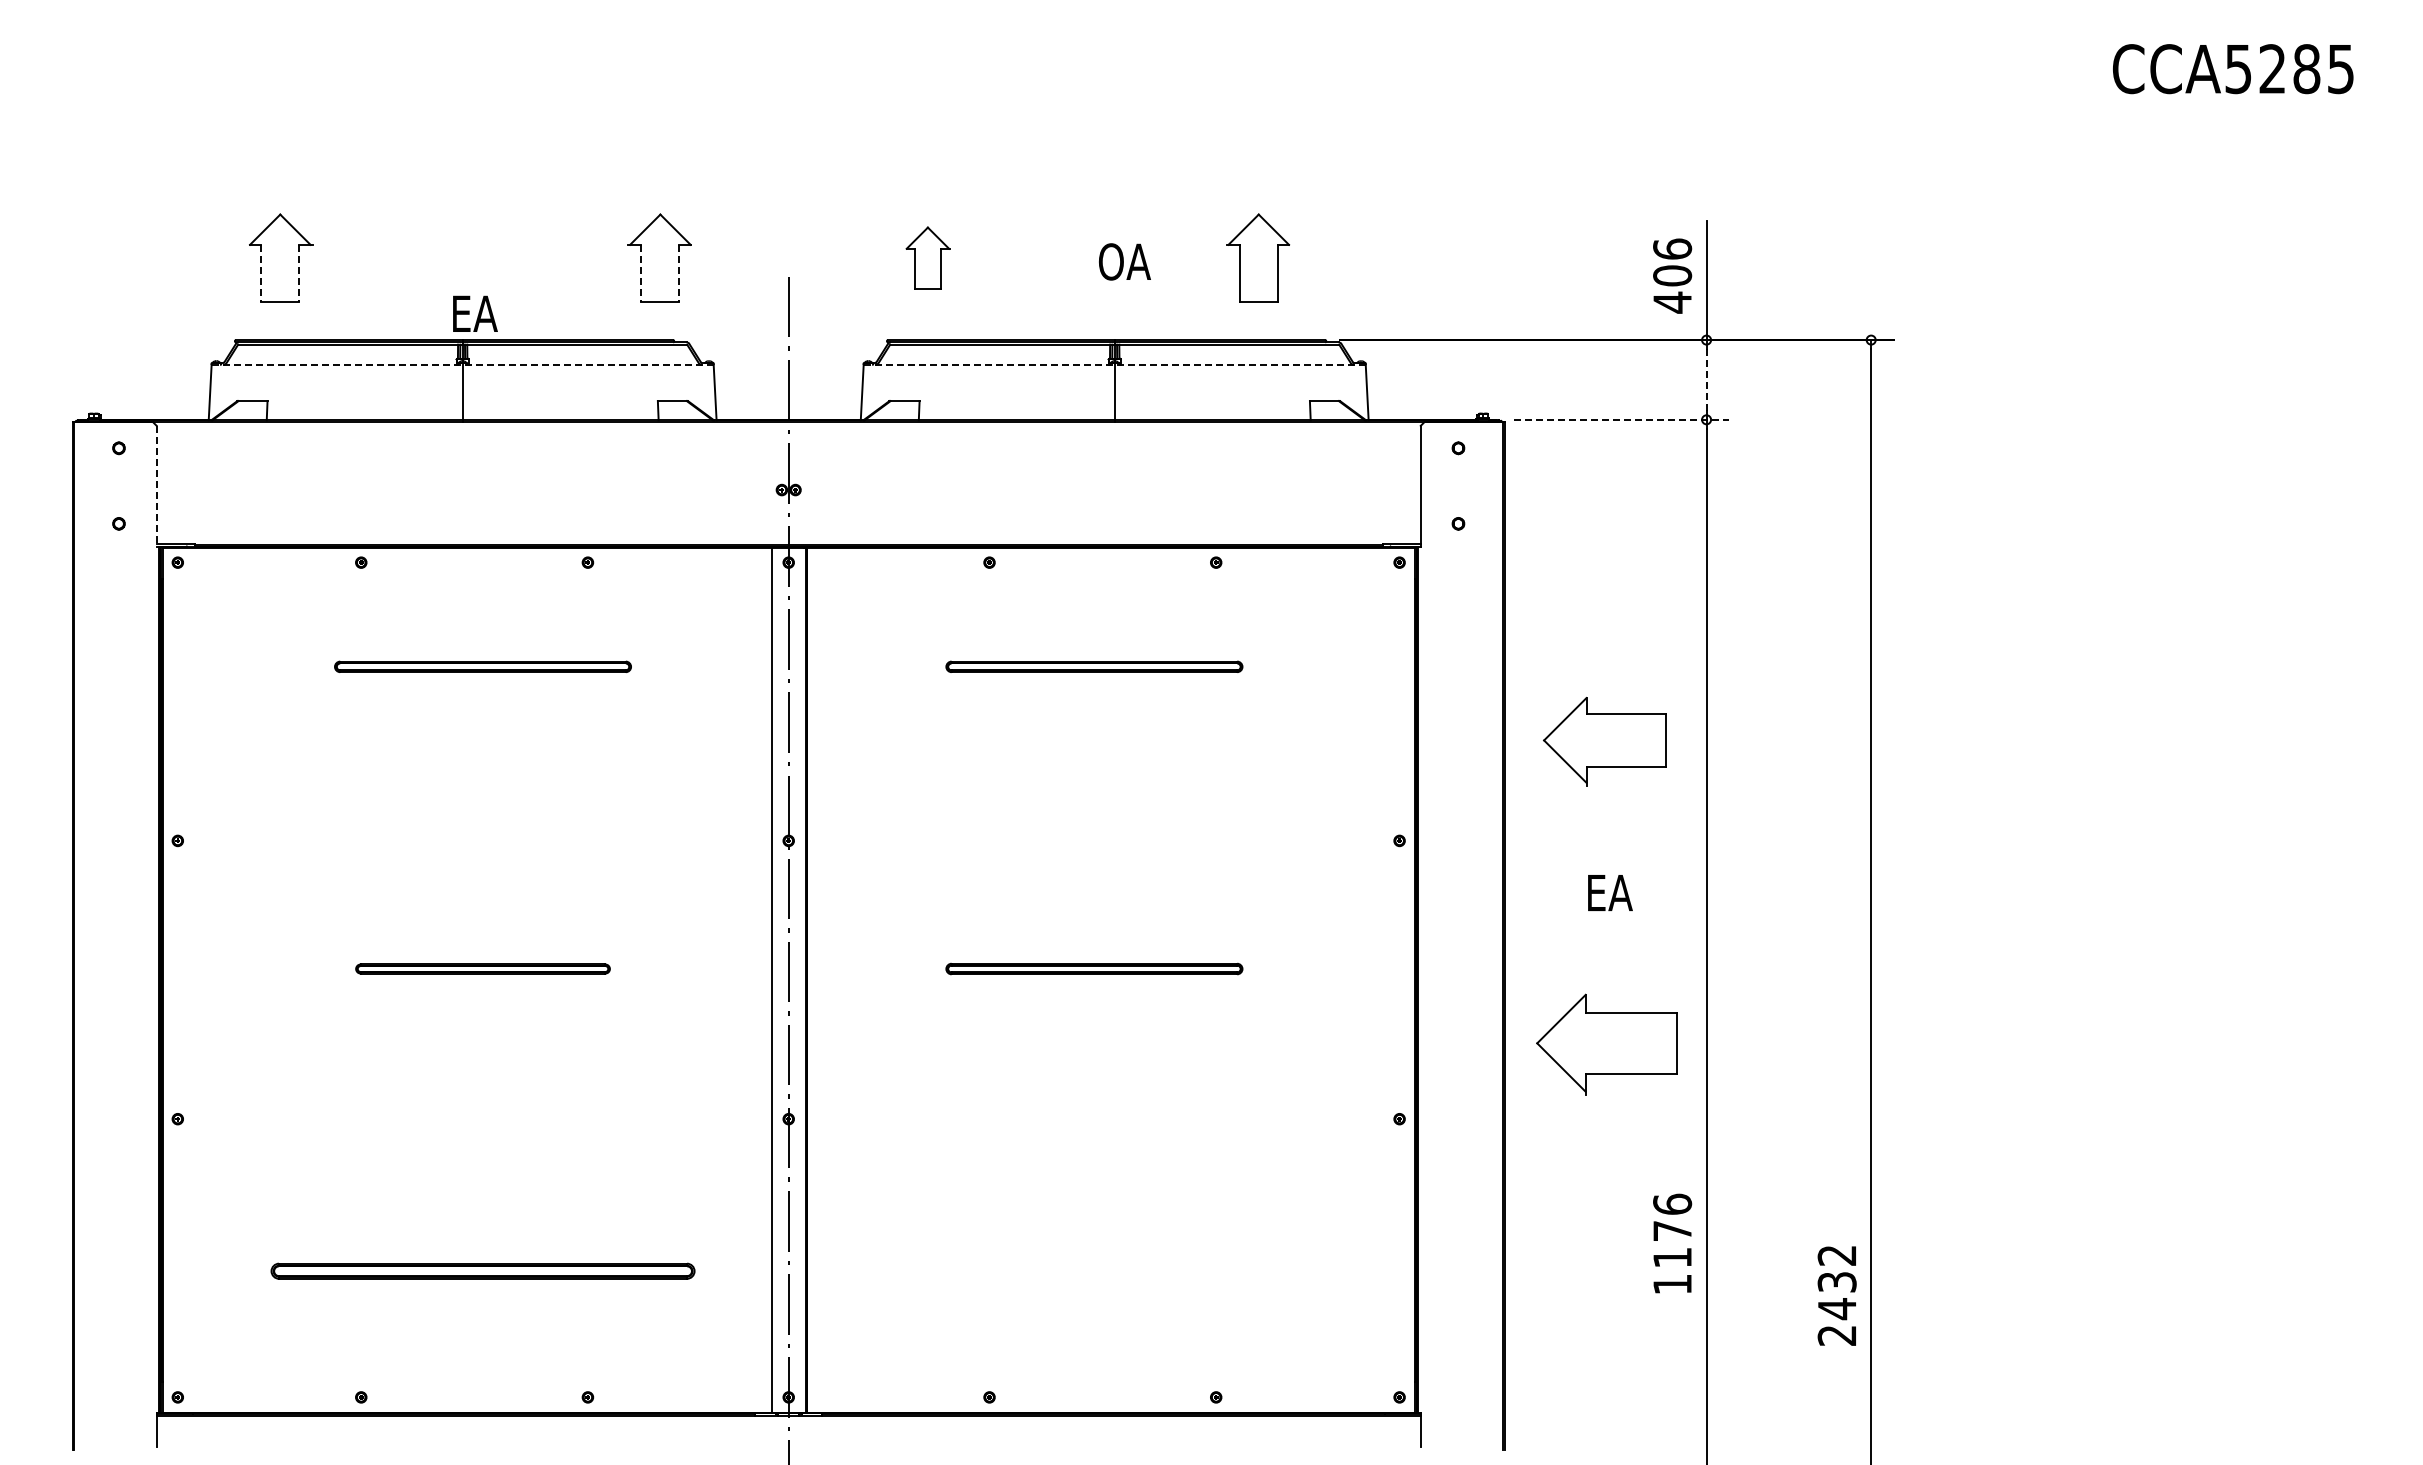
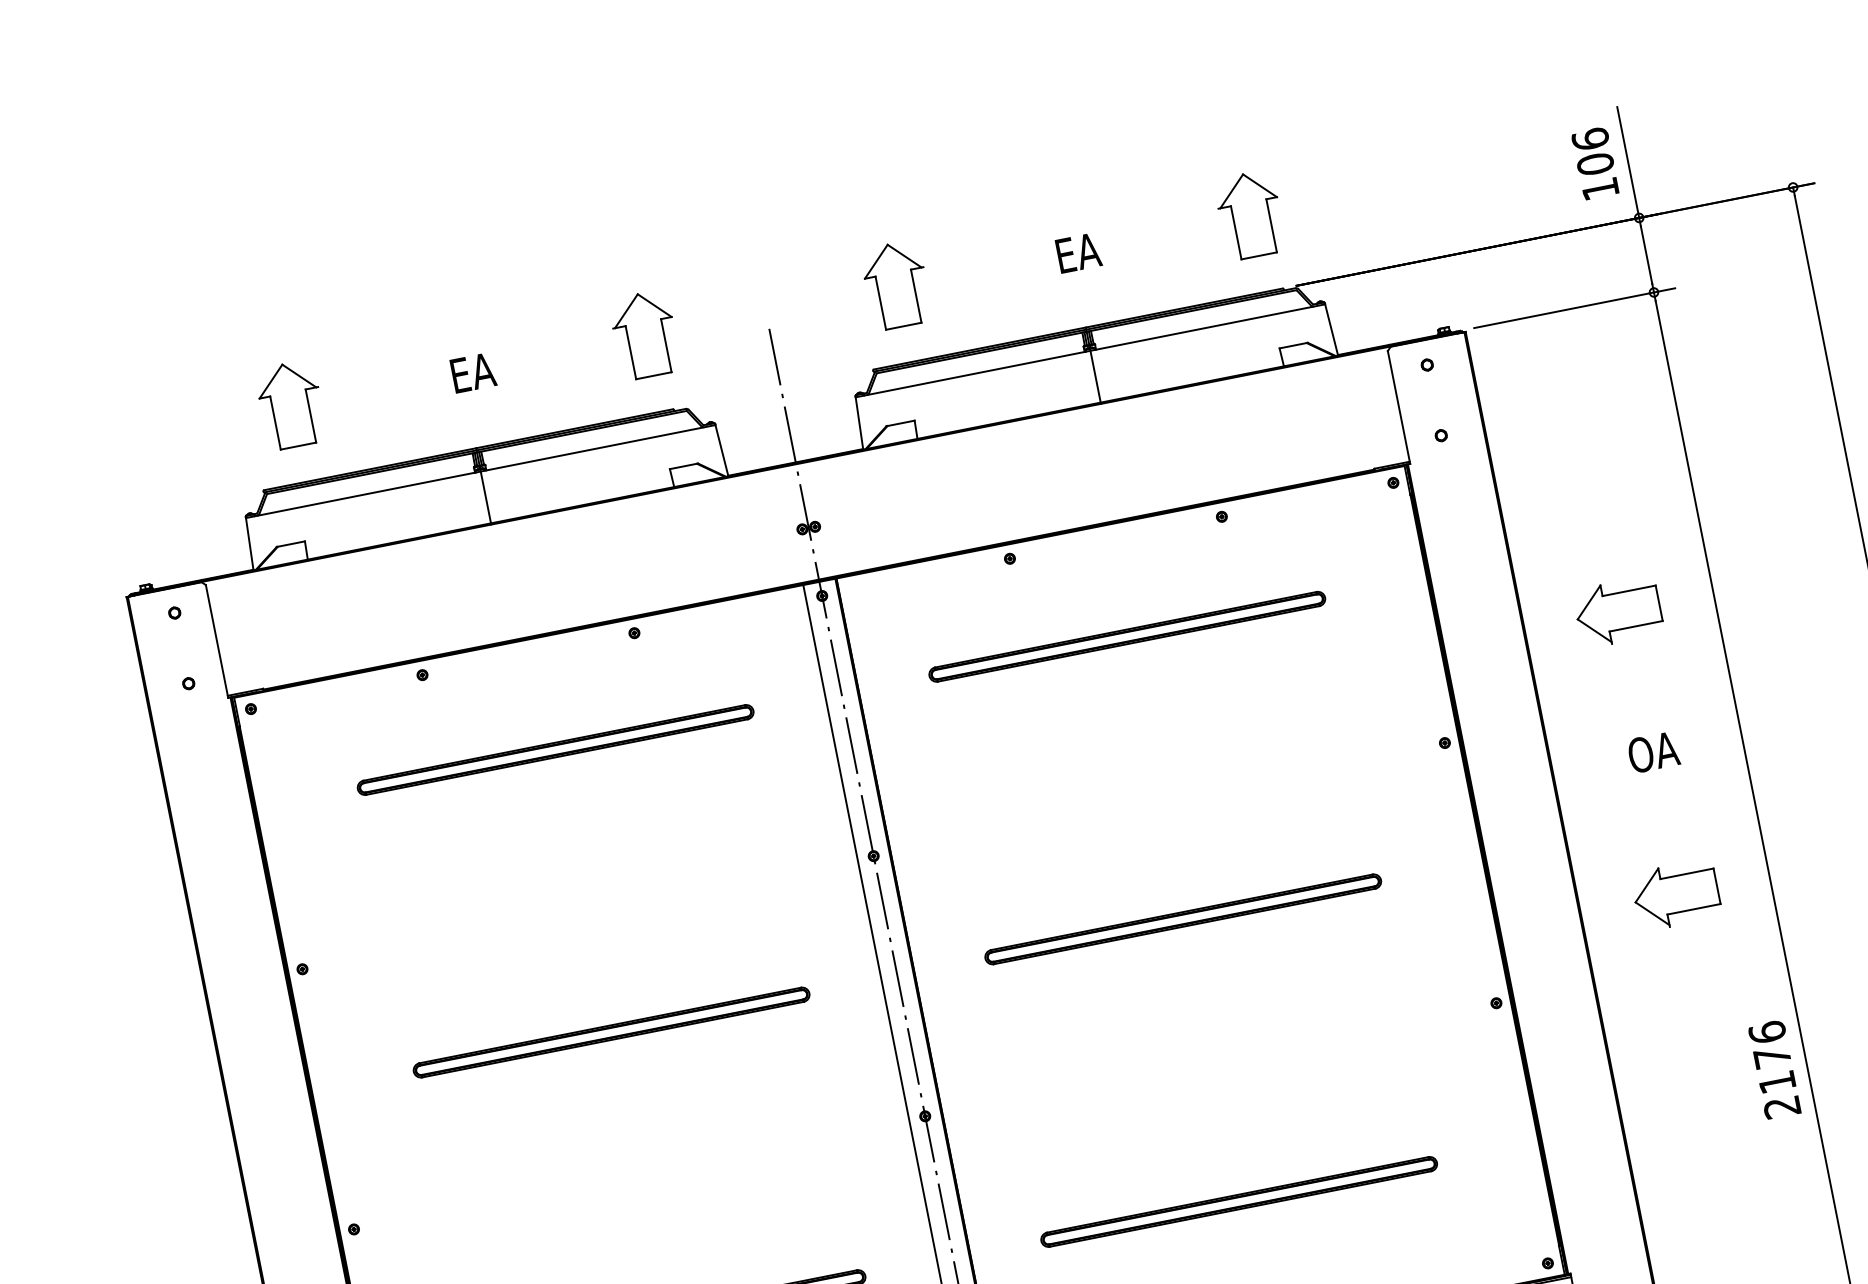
part: (928, 257) -> (896, 284), size x1.43
part: (1258, 257) -> (1250, 214), moved
text: (1124, 261) -> (1080, 252), OA -> EA
line: (261, 273) -> (275, 423), dashed -> solid
line: (299, 273) -> (311, 416), dashed -> solid
line: (641, 273) -> (630, 352), dashed -> solid
line: (679, 273) -> (666, 345), dashed -> solid
text: (1672, 302) -> (1600, 189), 406 -> 106
text: (475, 313) -> (473, 372), moved
line: (462, 365) -> (480, 472), dashed -> solid
line: (1114, 365) -> (1090, 351), dashed -> solid
line: (1706, 379) -> (1646, 254), dashed -> solid
line: (1622, 419) -> (1575, 307), dashed -> solid
line: (156, 486) -> (216, 641), dashed -> solid
part: (482, 666) -> (555, 749), size x1.43
part: (1094, 666) -> (1127, 636), size x1.43
part: (1604, 741) -> (1618, 612), size x0.71
text: (1612, 892) -> (1653, 751), EA -> OA
part: (482, 968) -> (610, 1032), size x1.67
part: (1094, 968) -> (1183, 918), size x1.43
part: (1606, 1044) -> (1676, 895), size x0.62
part: (1094, 1270) -> (1239, 1201), added
text: (1672, 1284) -> (1782, 1107), 1176 -> 2176

